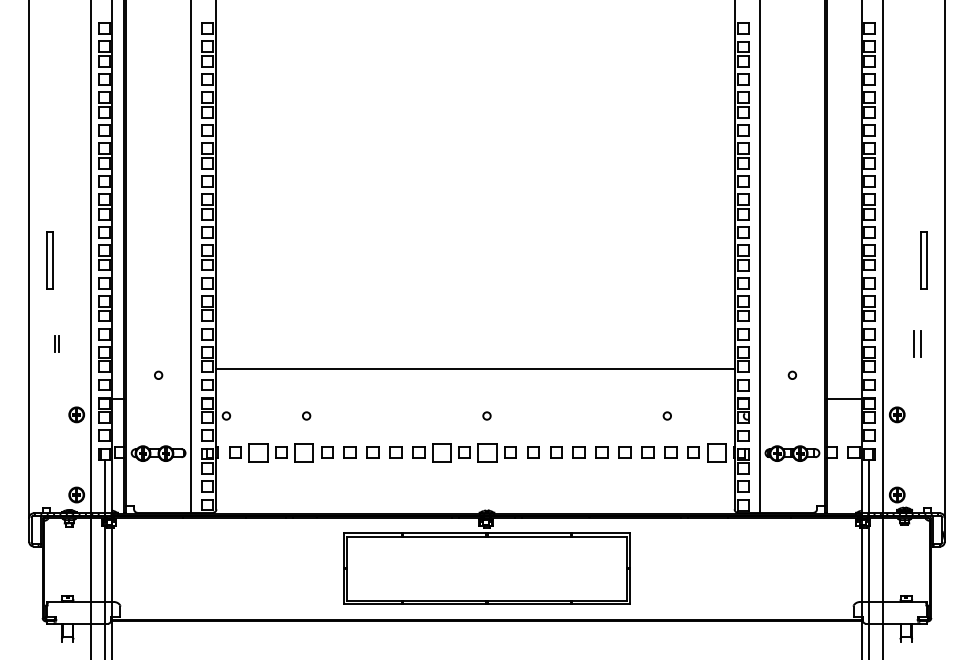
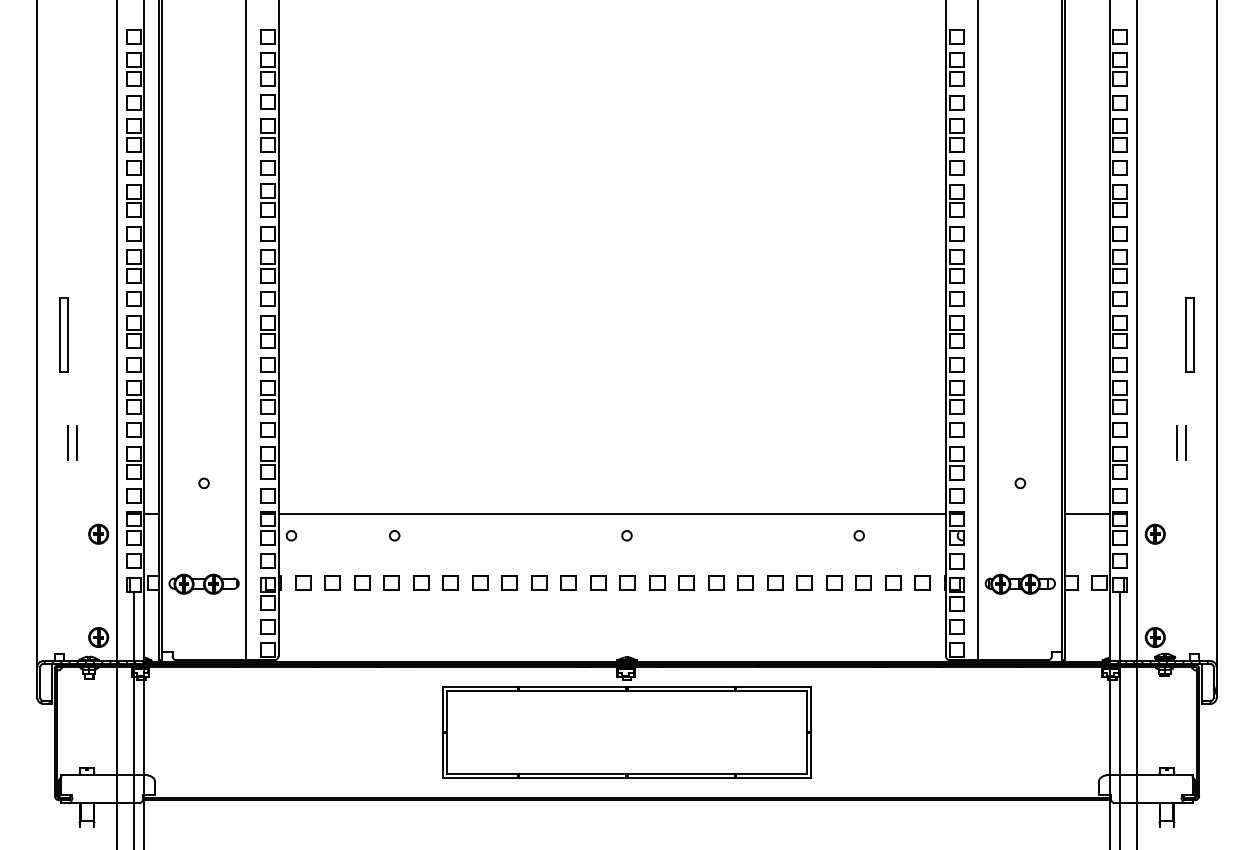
part: (56, 343) -> (72, 442), size x1.67
line: (475, 368) -> (612, 513), moved
part: (258, 452) -> (332, 582), size x0.62
part: (304, 452) -> (391, 582), size x0.62
part: (441, 452) -> (568, 582), size x0.62
part: (487, 452) -> (627, 582), size x0.62
part: (716, 452) -> (922, 582), size x0.62

